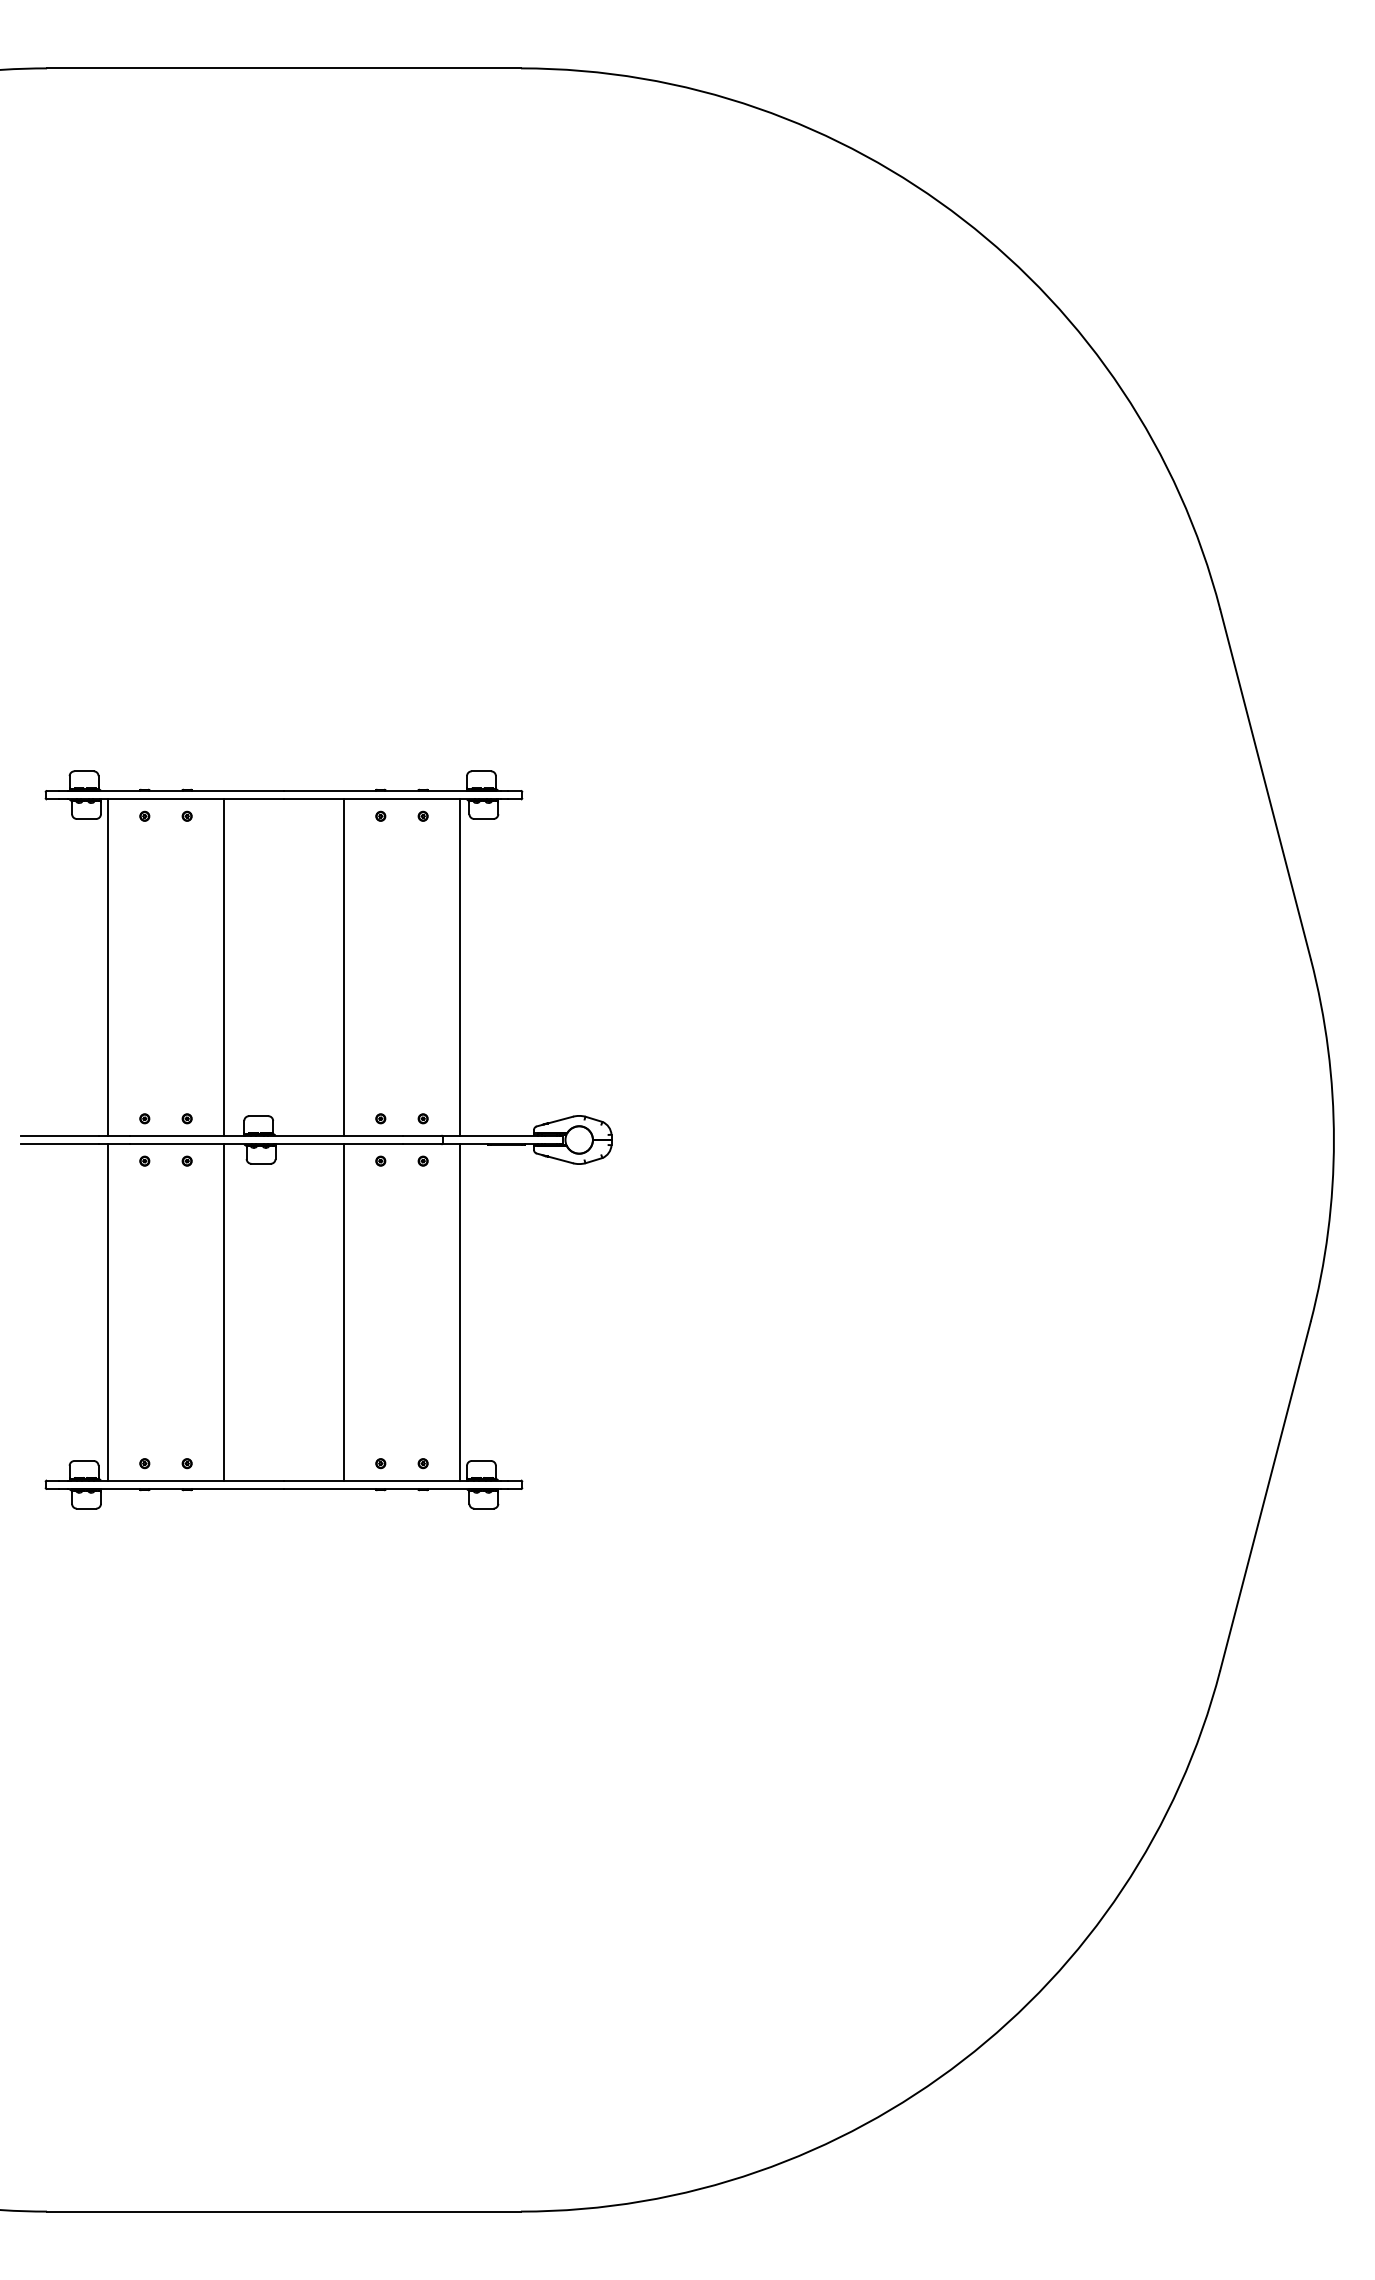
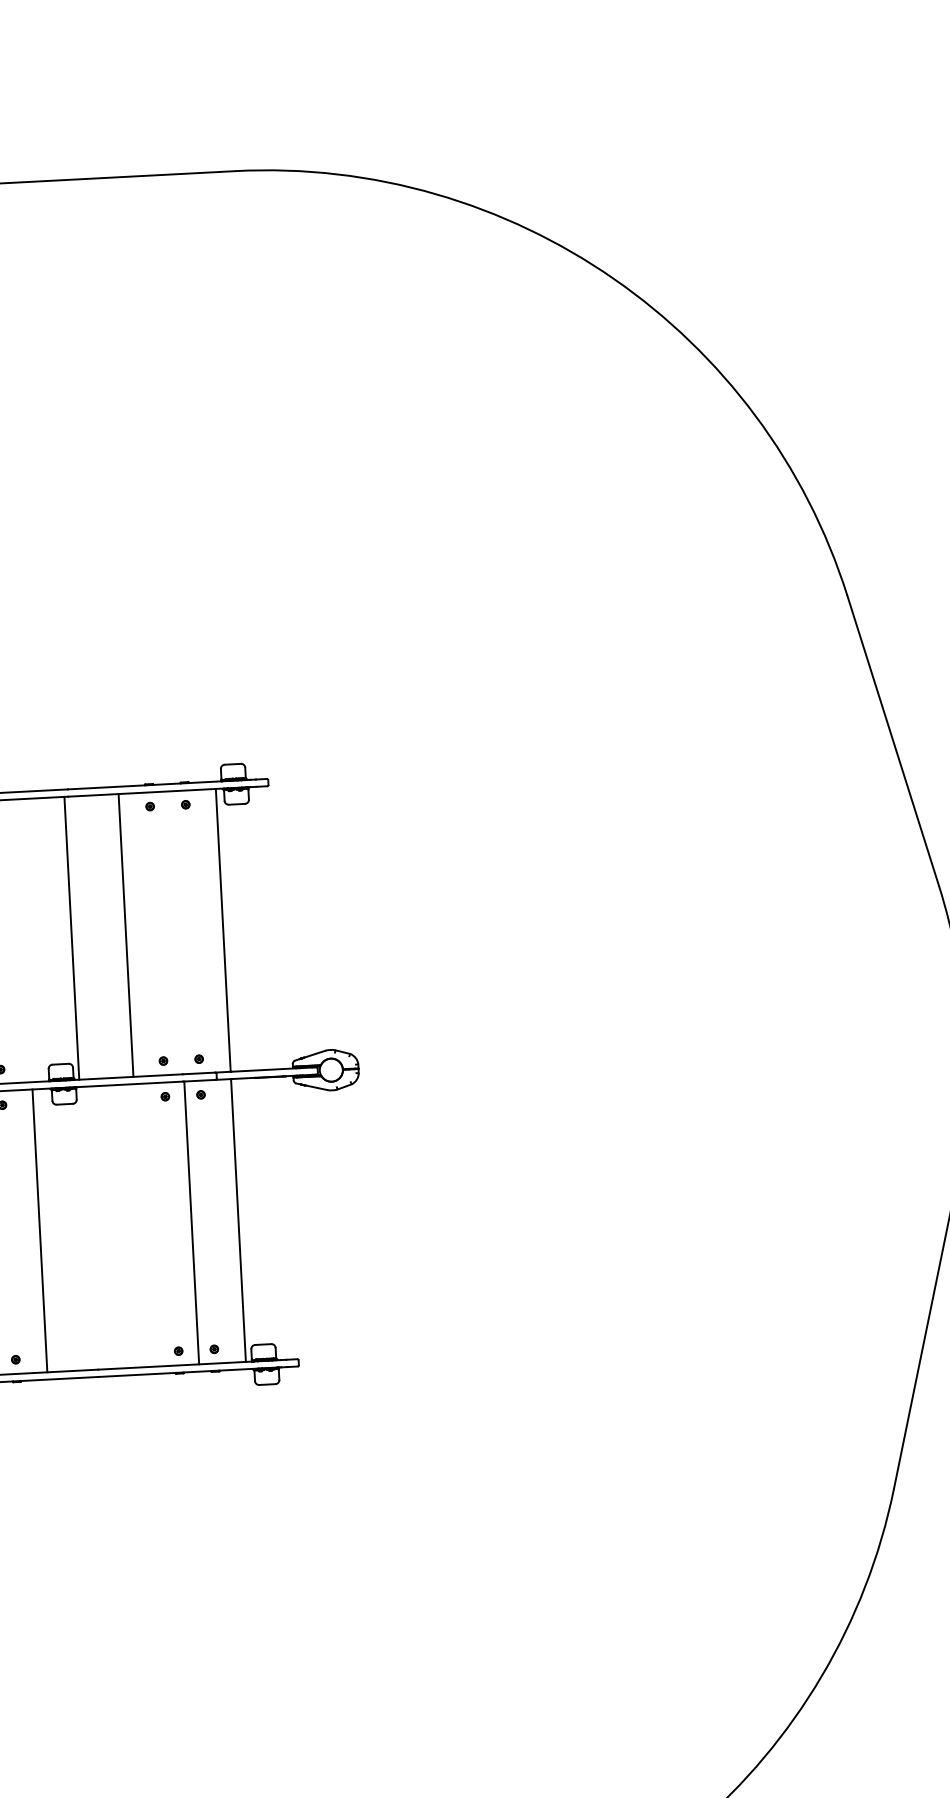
line: (223, 967) -> (71, 938), moved
line: (344, 1312) -> (191, 1223), moved

